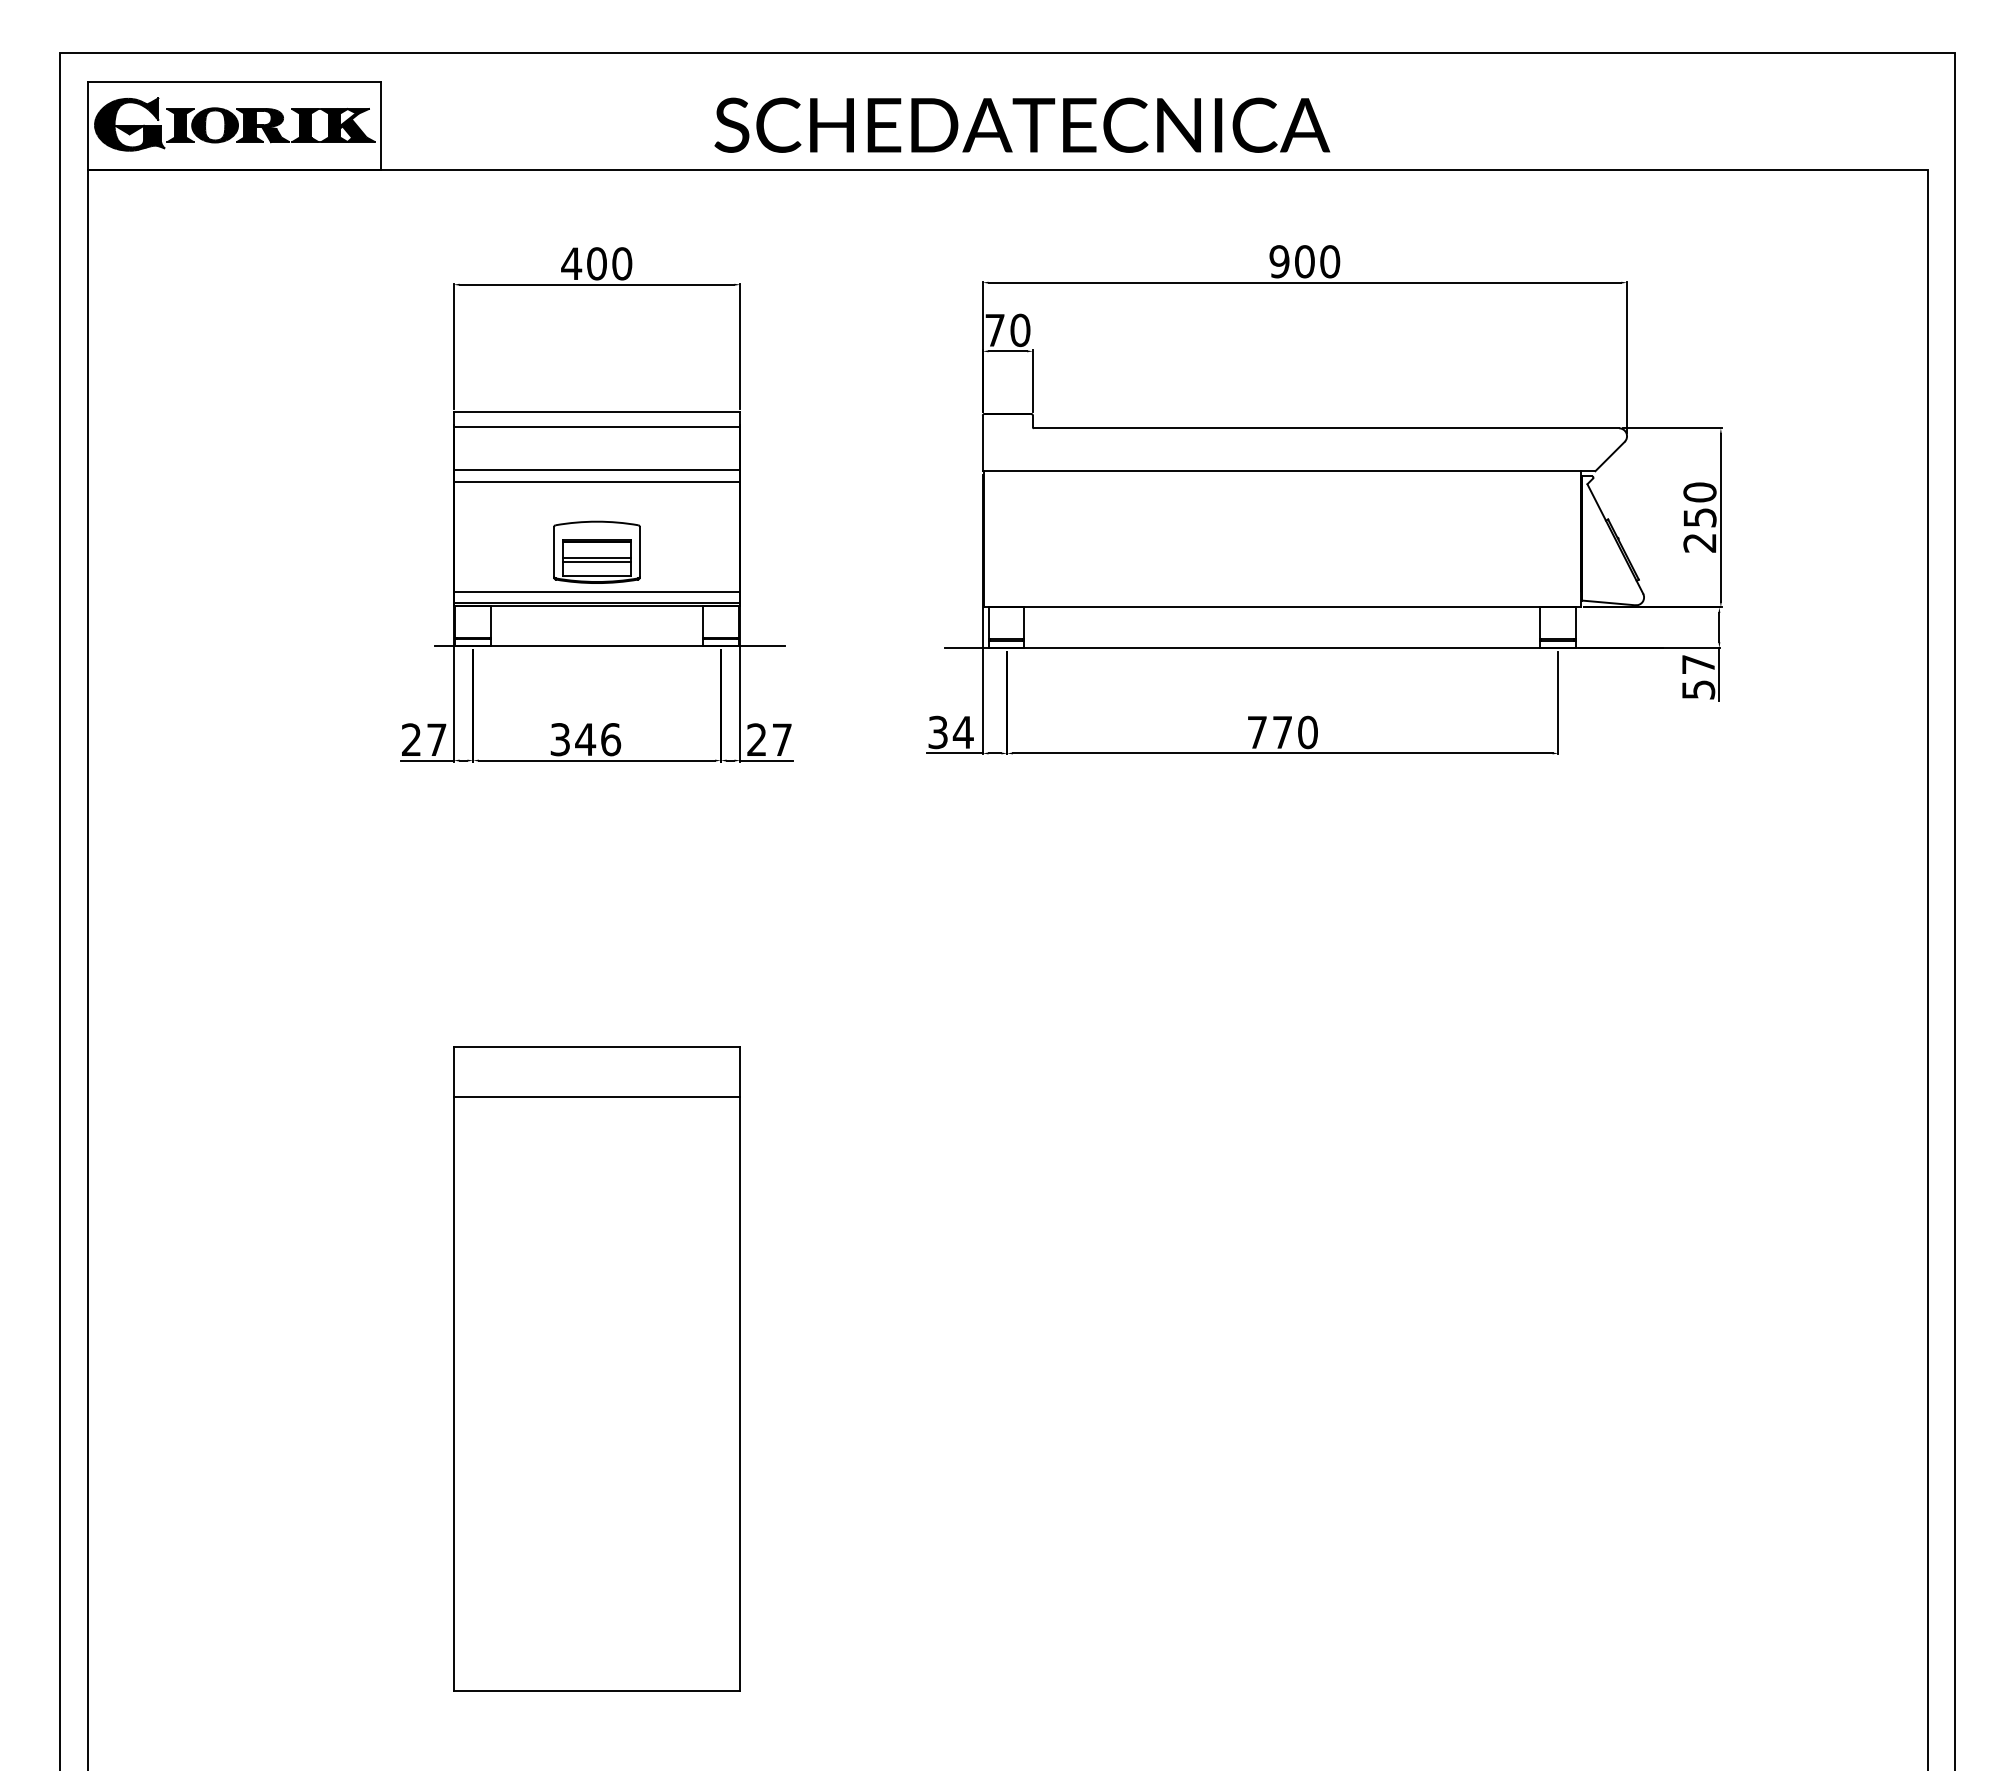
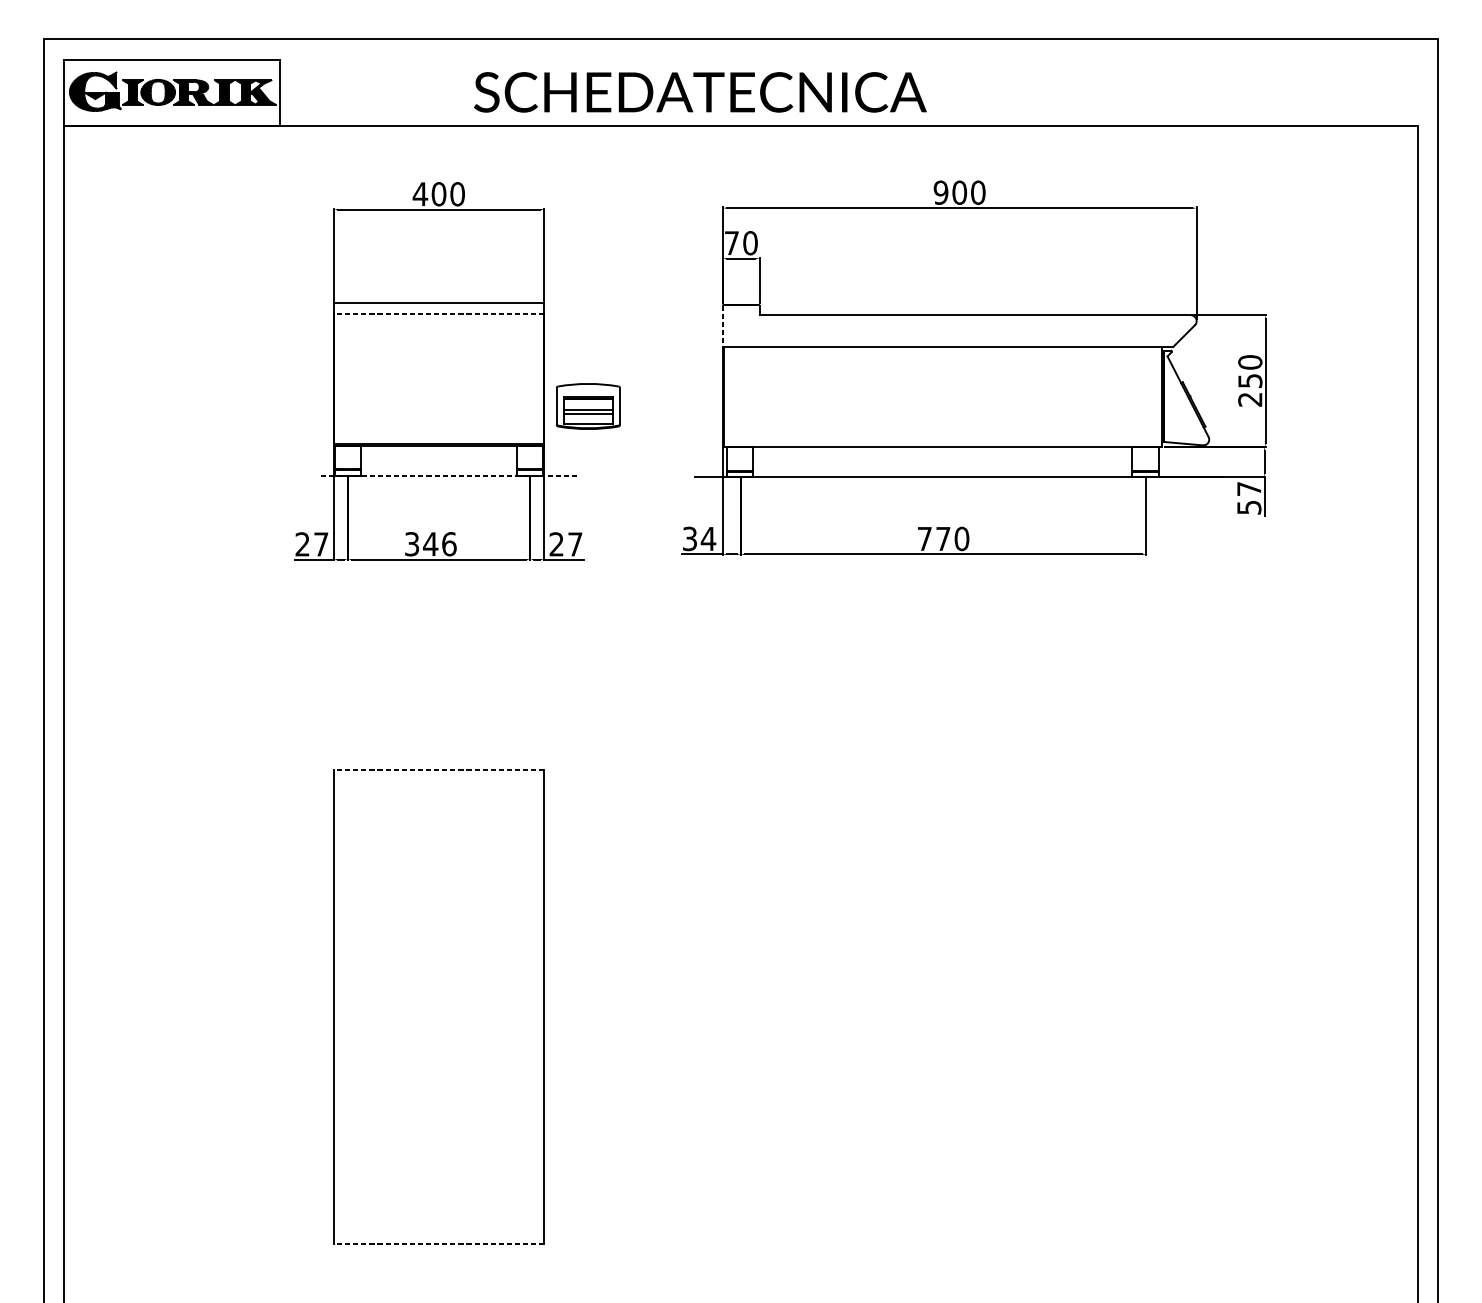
text: (1022, 124) -> (700, 91), moved
line: (596, 426) -> (438, 313), solid -> dashed
line: (982, 443) -> (722, 326), solid -> dashed
line: (596, 469) -> (438, 345), removed
line: (596, 481) -> (438, 354), removed
part: (596, 551) -> (588, 405), moved
line: (596, 591) -> (438, 435), removed
line: (609, 646) -> (448, 475), solid -> dashed
line: (596, 1046) -> (438, 769), solid -> dashed
line: (596, 1096) -> (438, 806), removed
line: (596, 1691) -> (438, 1244), solid -> dashed

